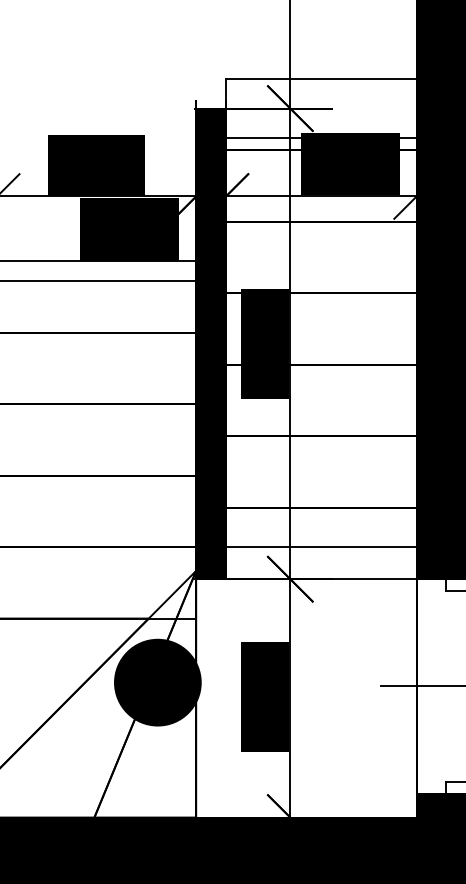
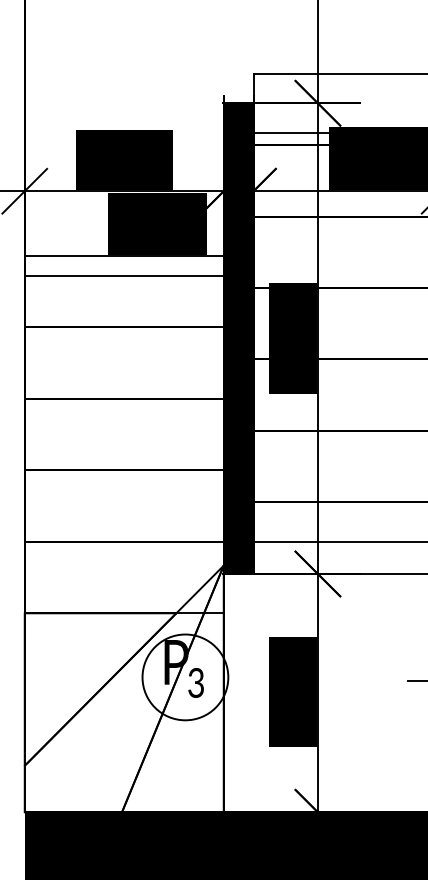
fill: (157, 682) -> (185, 677), removed

